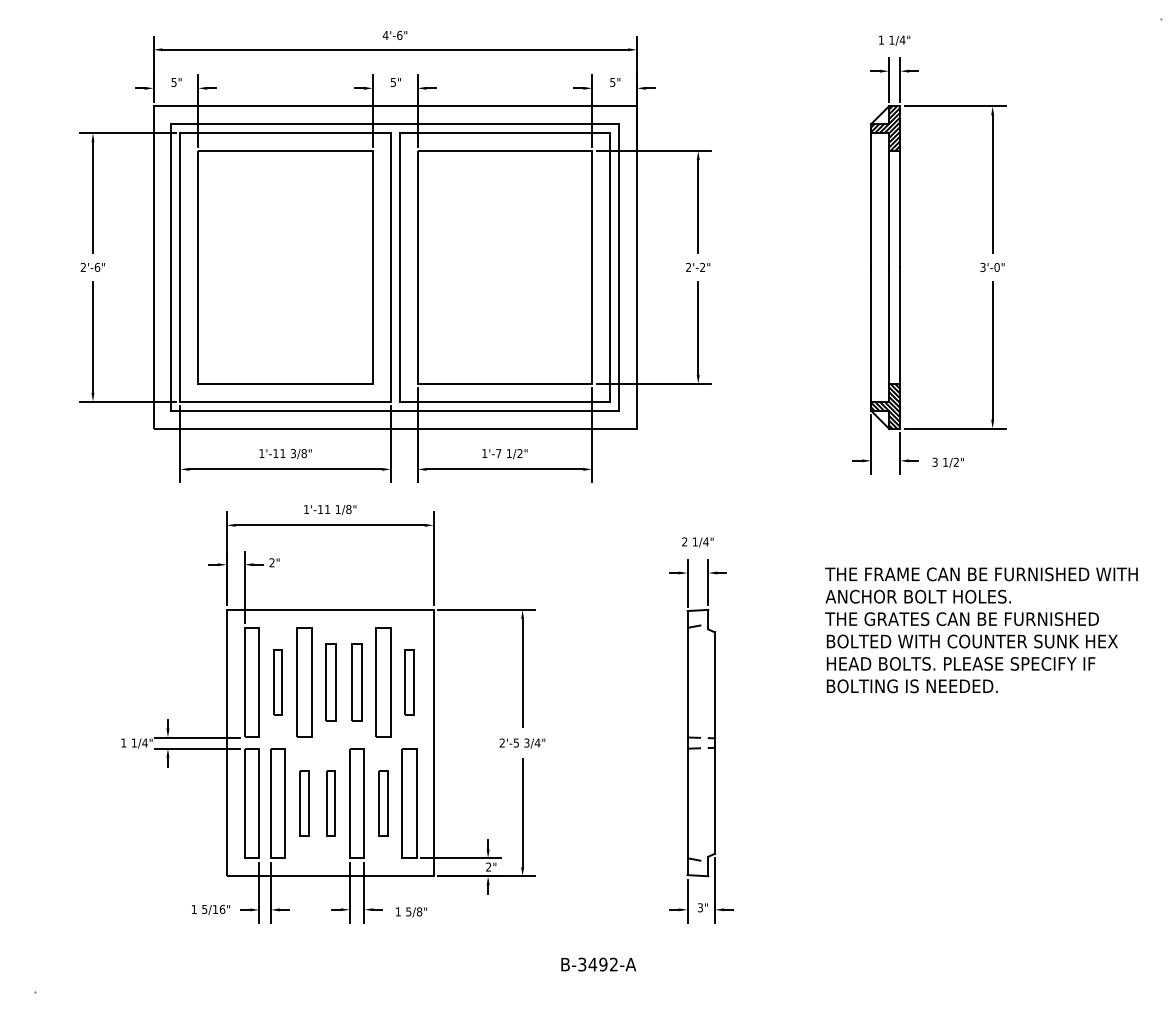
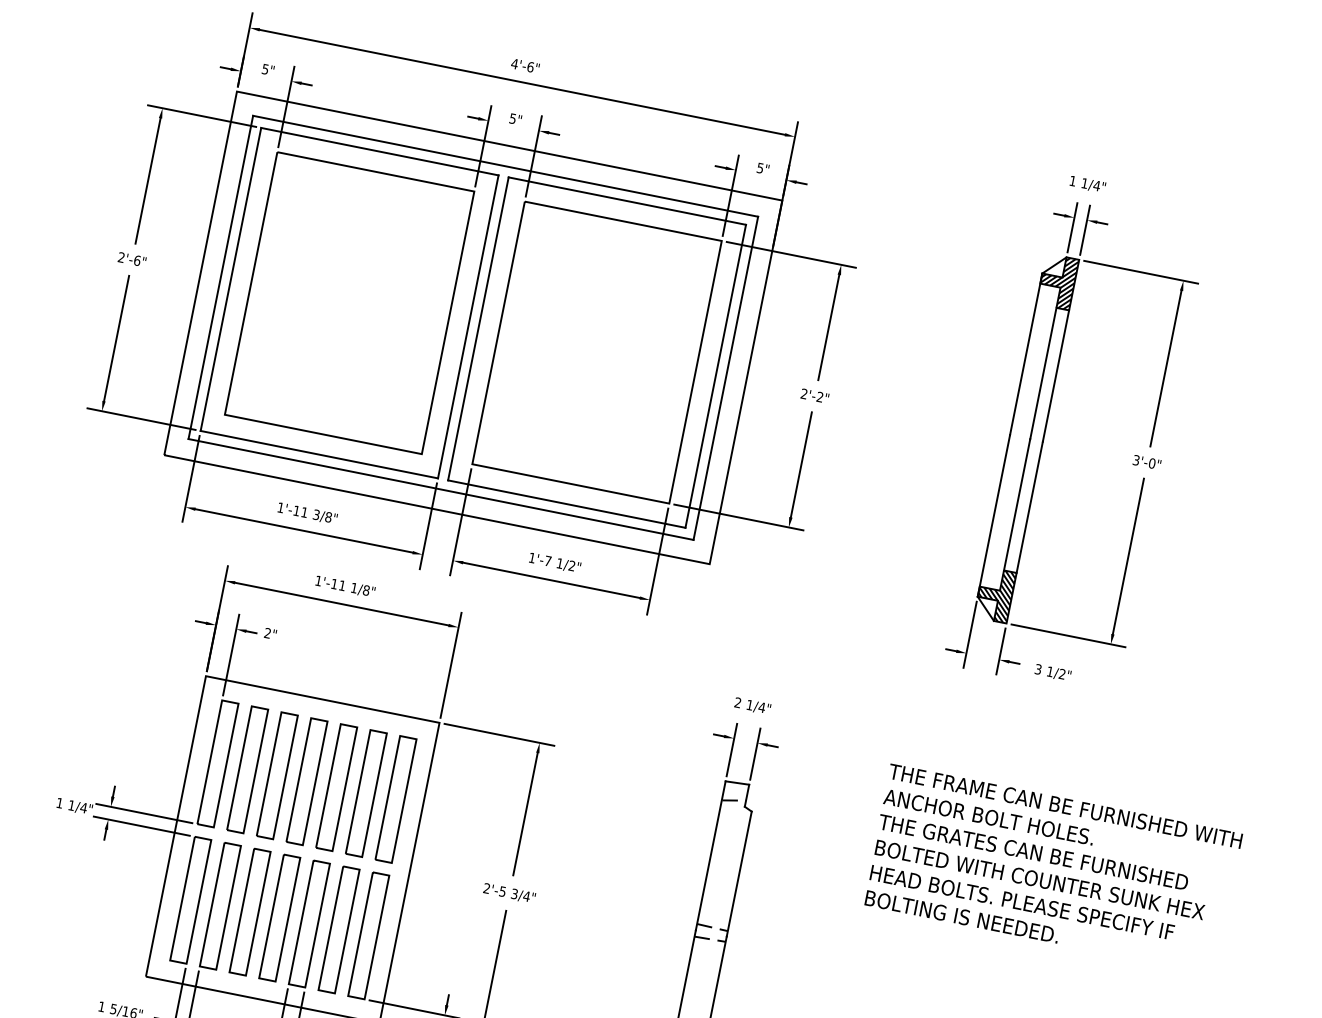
part: (277, 682) -> (246, 769), size x1.67
part: (330, 682) -> (306, 781), size x1.43
part: (356, 682) -> (336, 787), size x1.43
part: (409, 682) -> (395, 799), size x1.67
part: (304, 803) -> (250, 912), size x1.67
part: (330, 803) -> (279, 917), size x1.67
part: (383, 803) -> (339, 929), size x1.67

